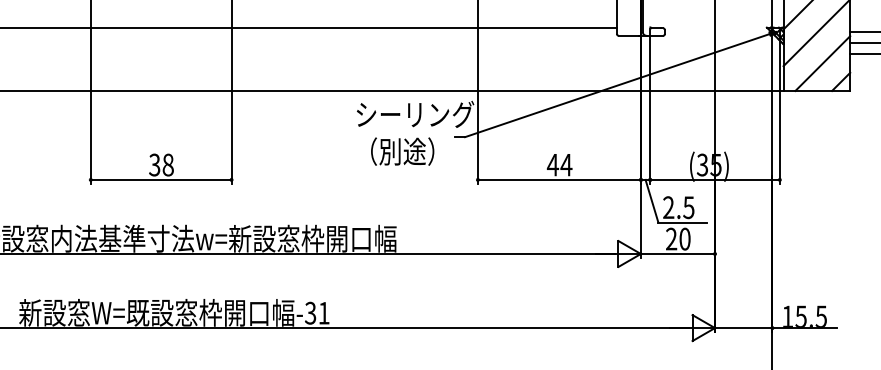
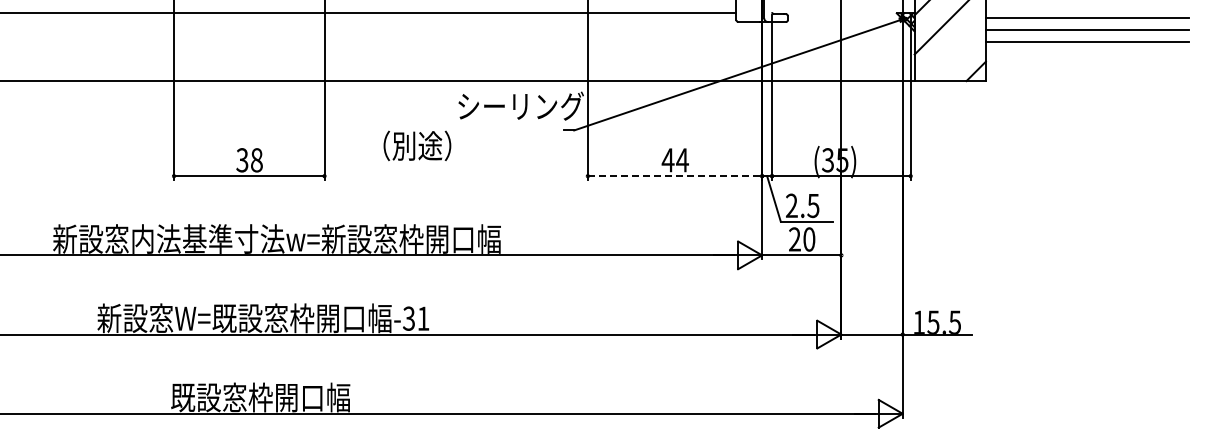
line: (822, 63) -> (956, 51), removed
text: (402, 151) -> (417, 145), moved
line: (559, 180) -> (675, 176), solid -> dashed

